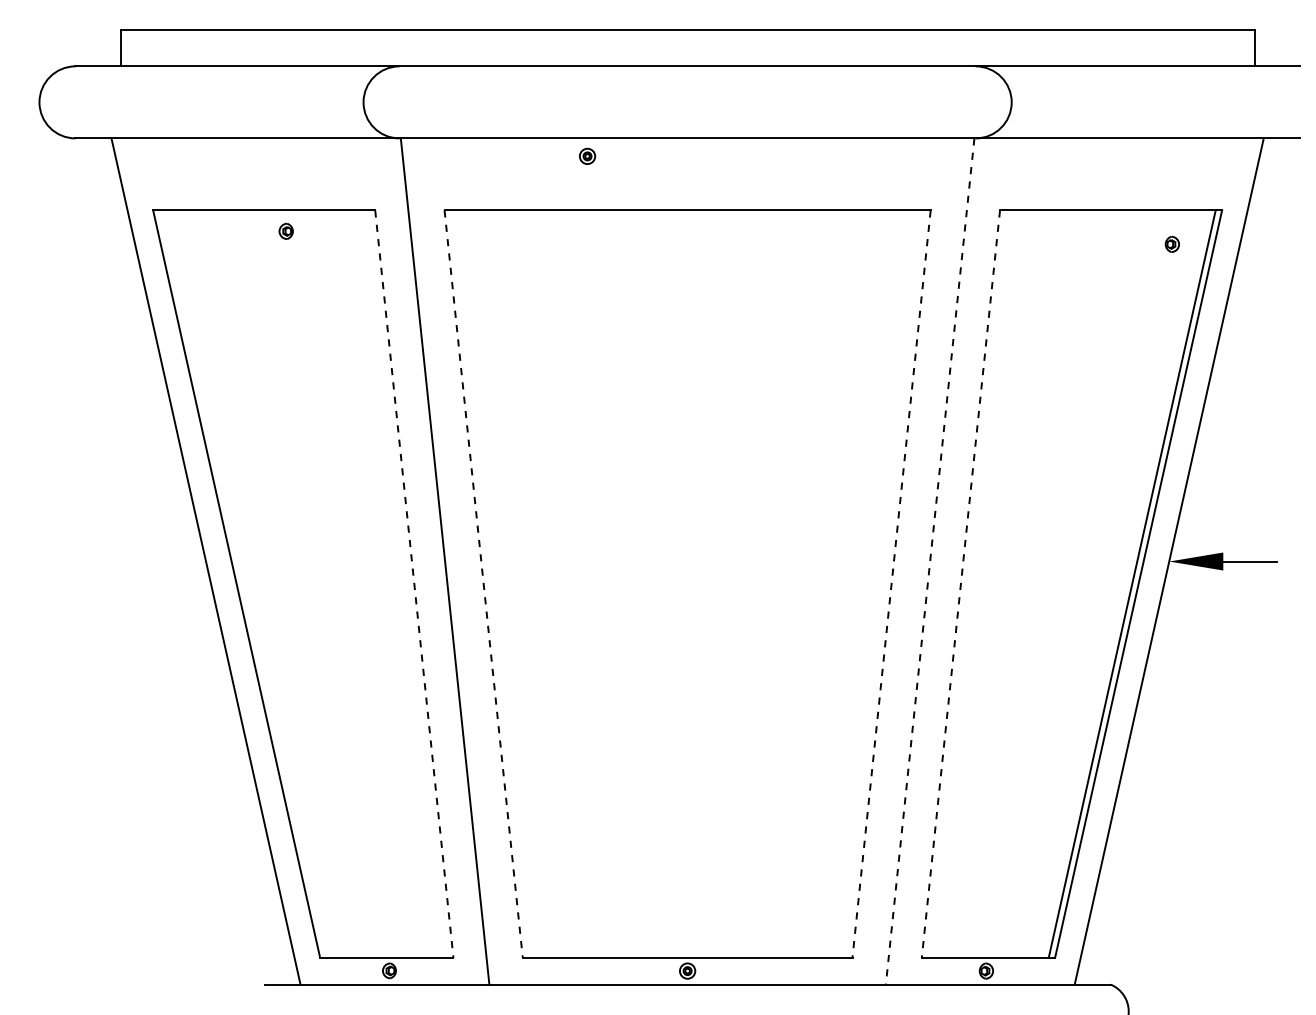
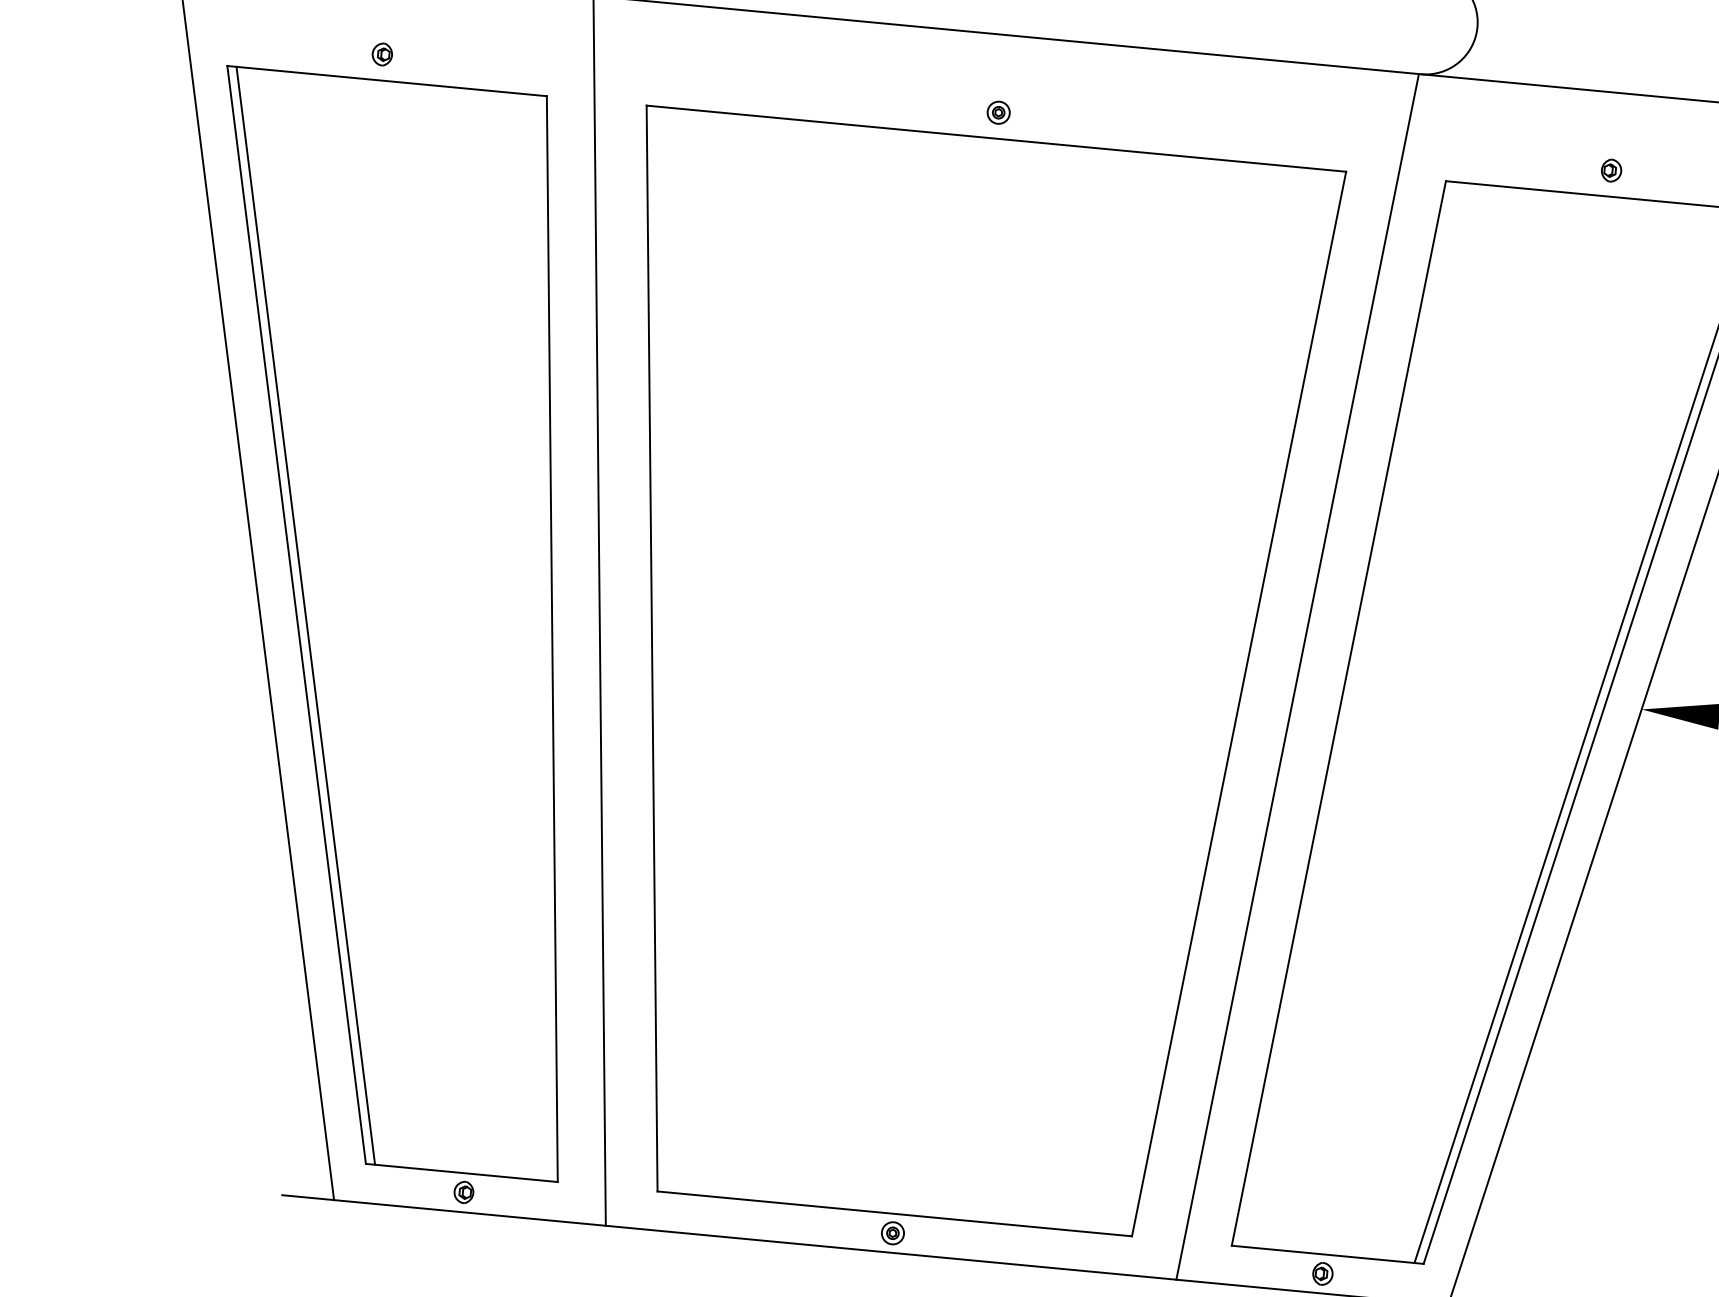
part: (587, 155) -> (998, 111), moved
part: (285, 230) -> (381, 53), moved
part: (1171, 243) -> (1610, 169), moved
line: (930, 562) -> (1298, 678), dashed -> solid
line: (242, 583) -> (305, 614), added
line: (414, 584) -> (552, 639), dashed -> solid
line: (483, 584) -> (651, 649), dashed -> solid
line: (891, 584) -> (1238, 704), dashed -> solid
line: (960, 584) -> (1338, 714), dashed -> solid

